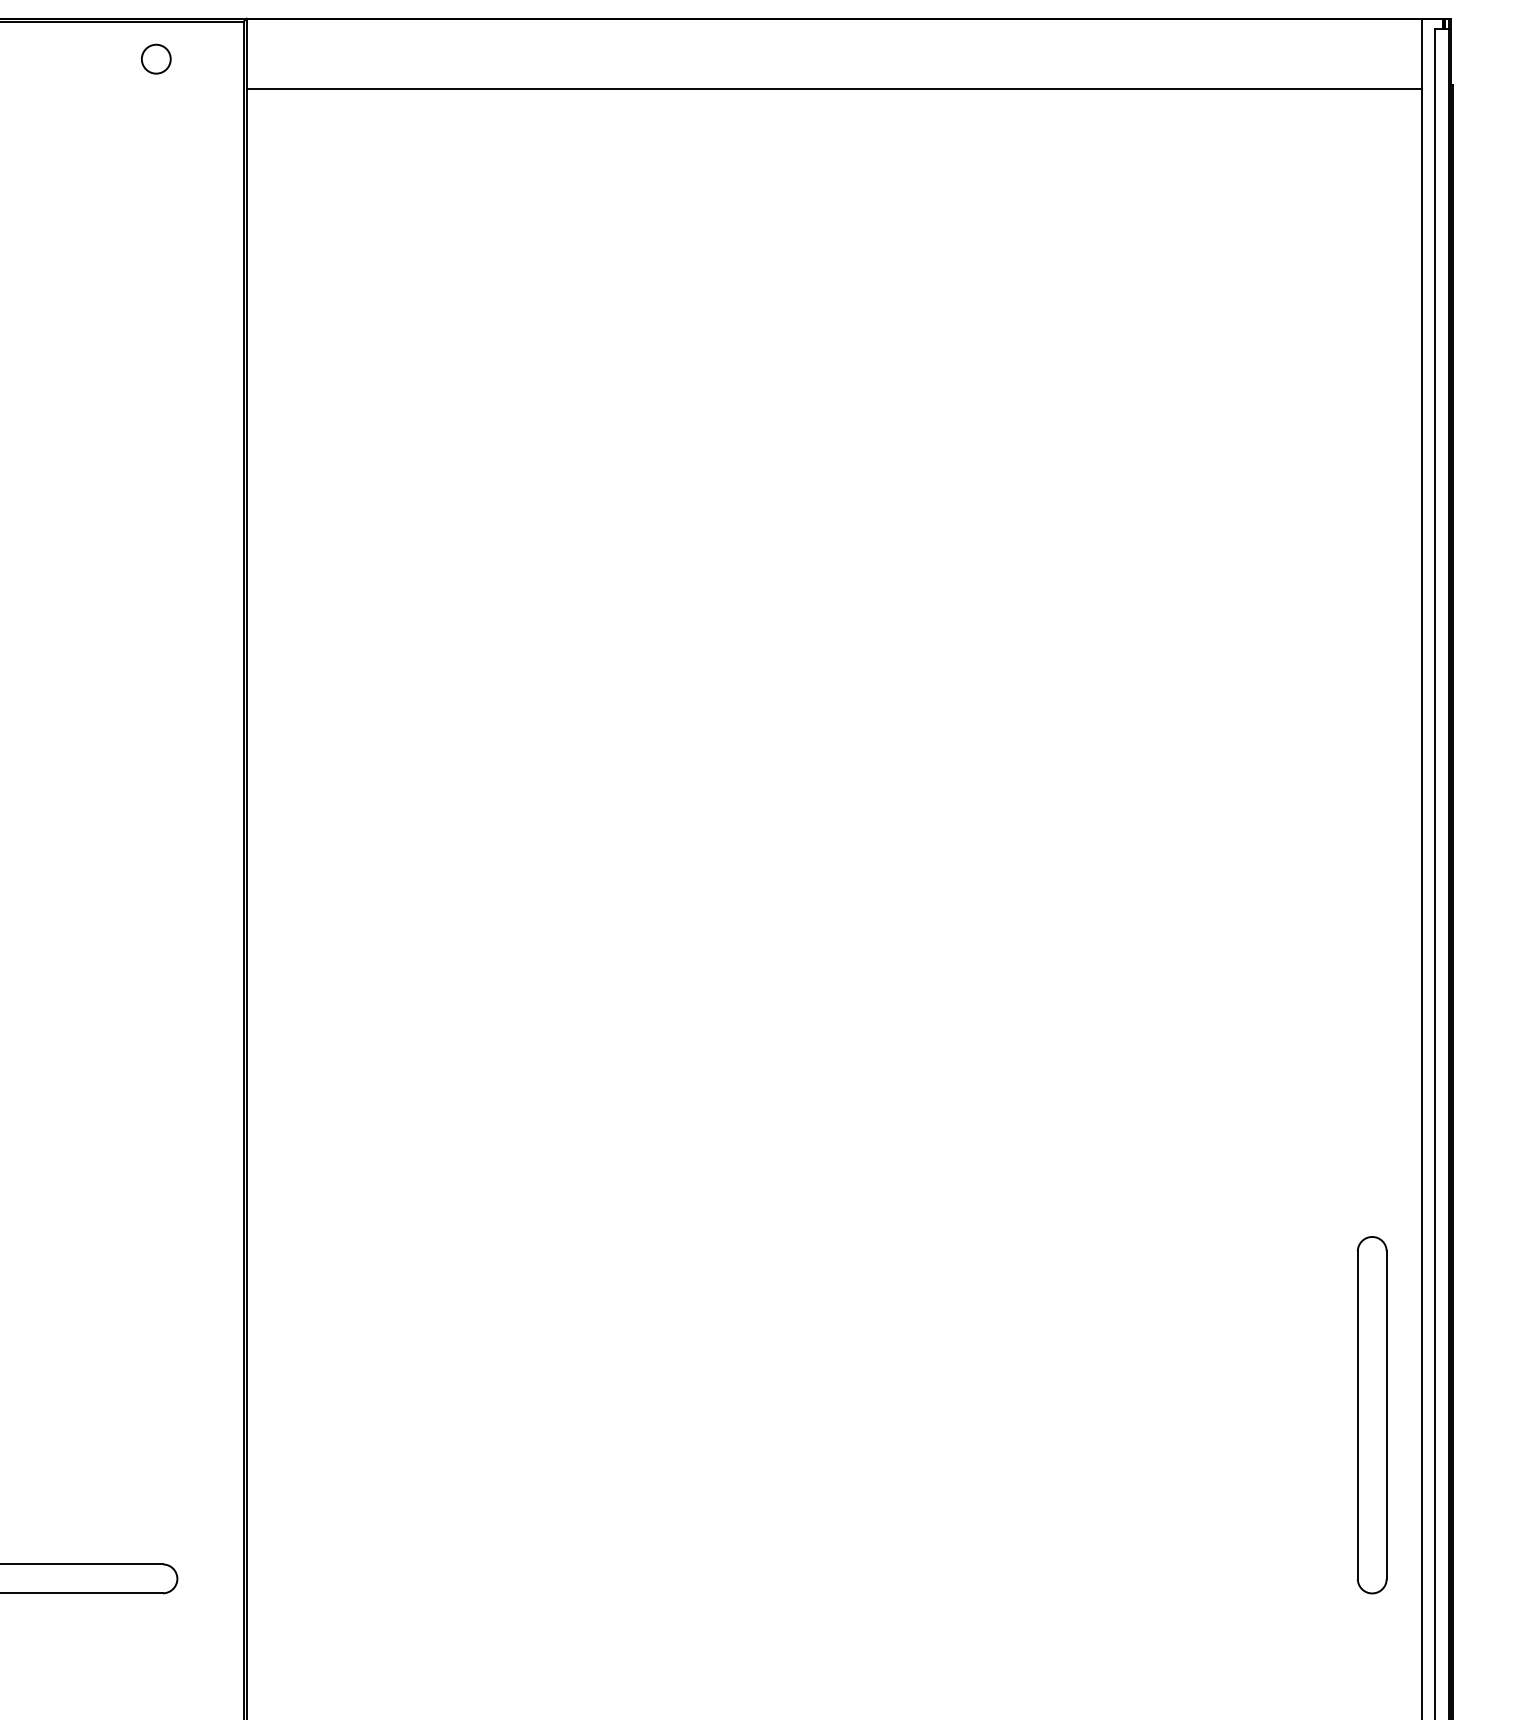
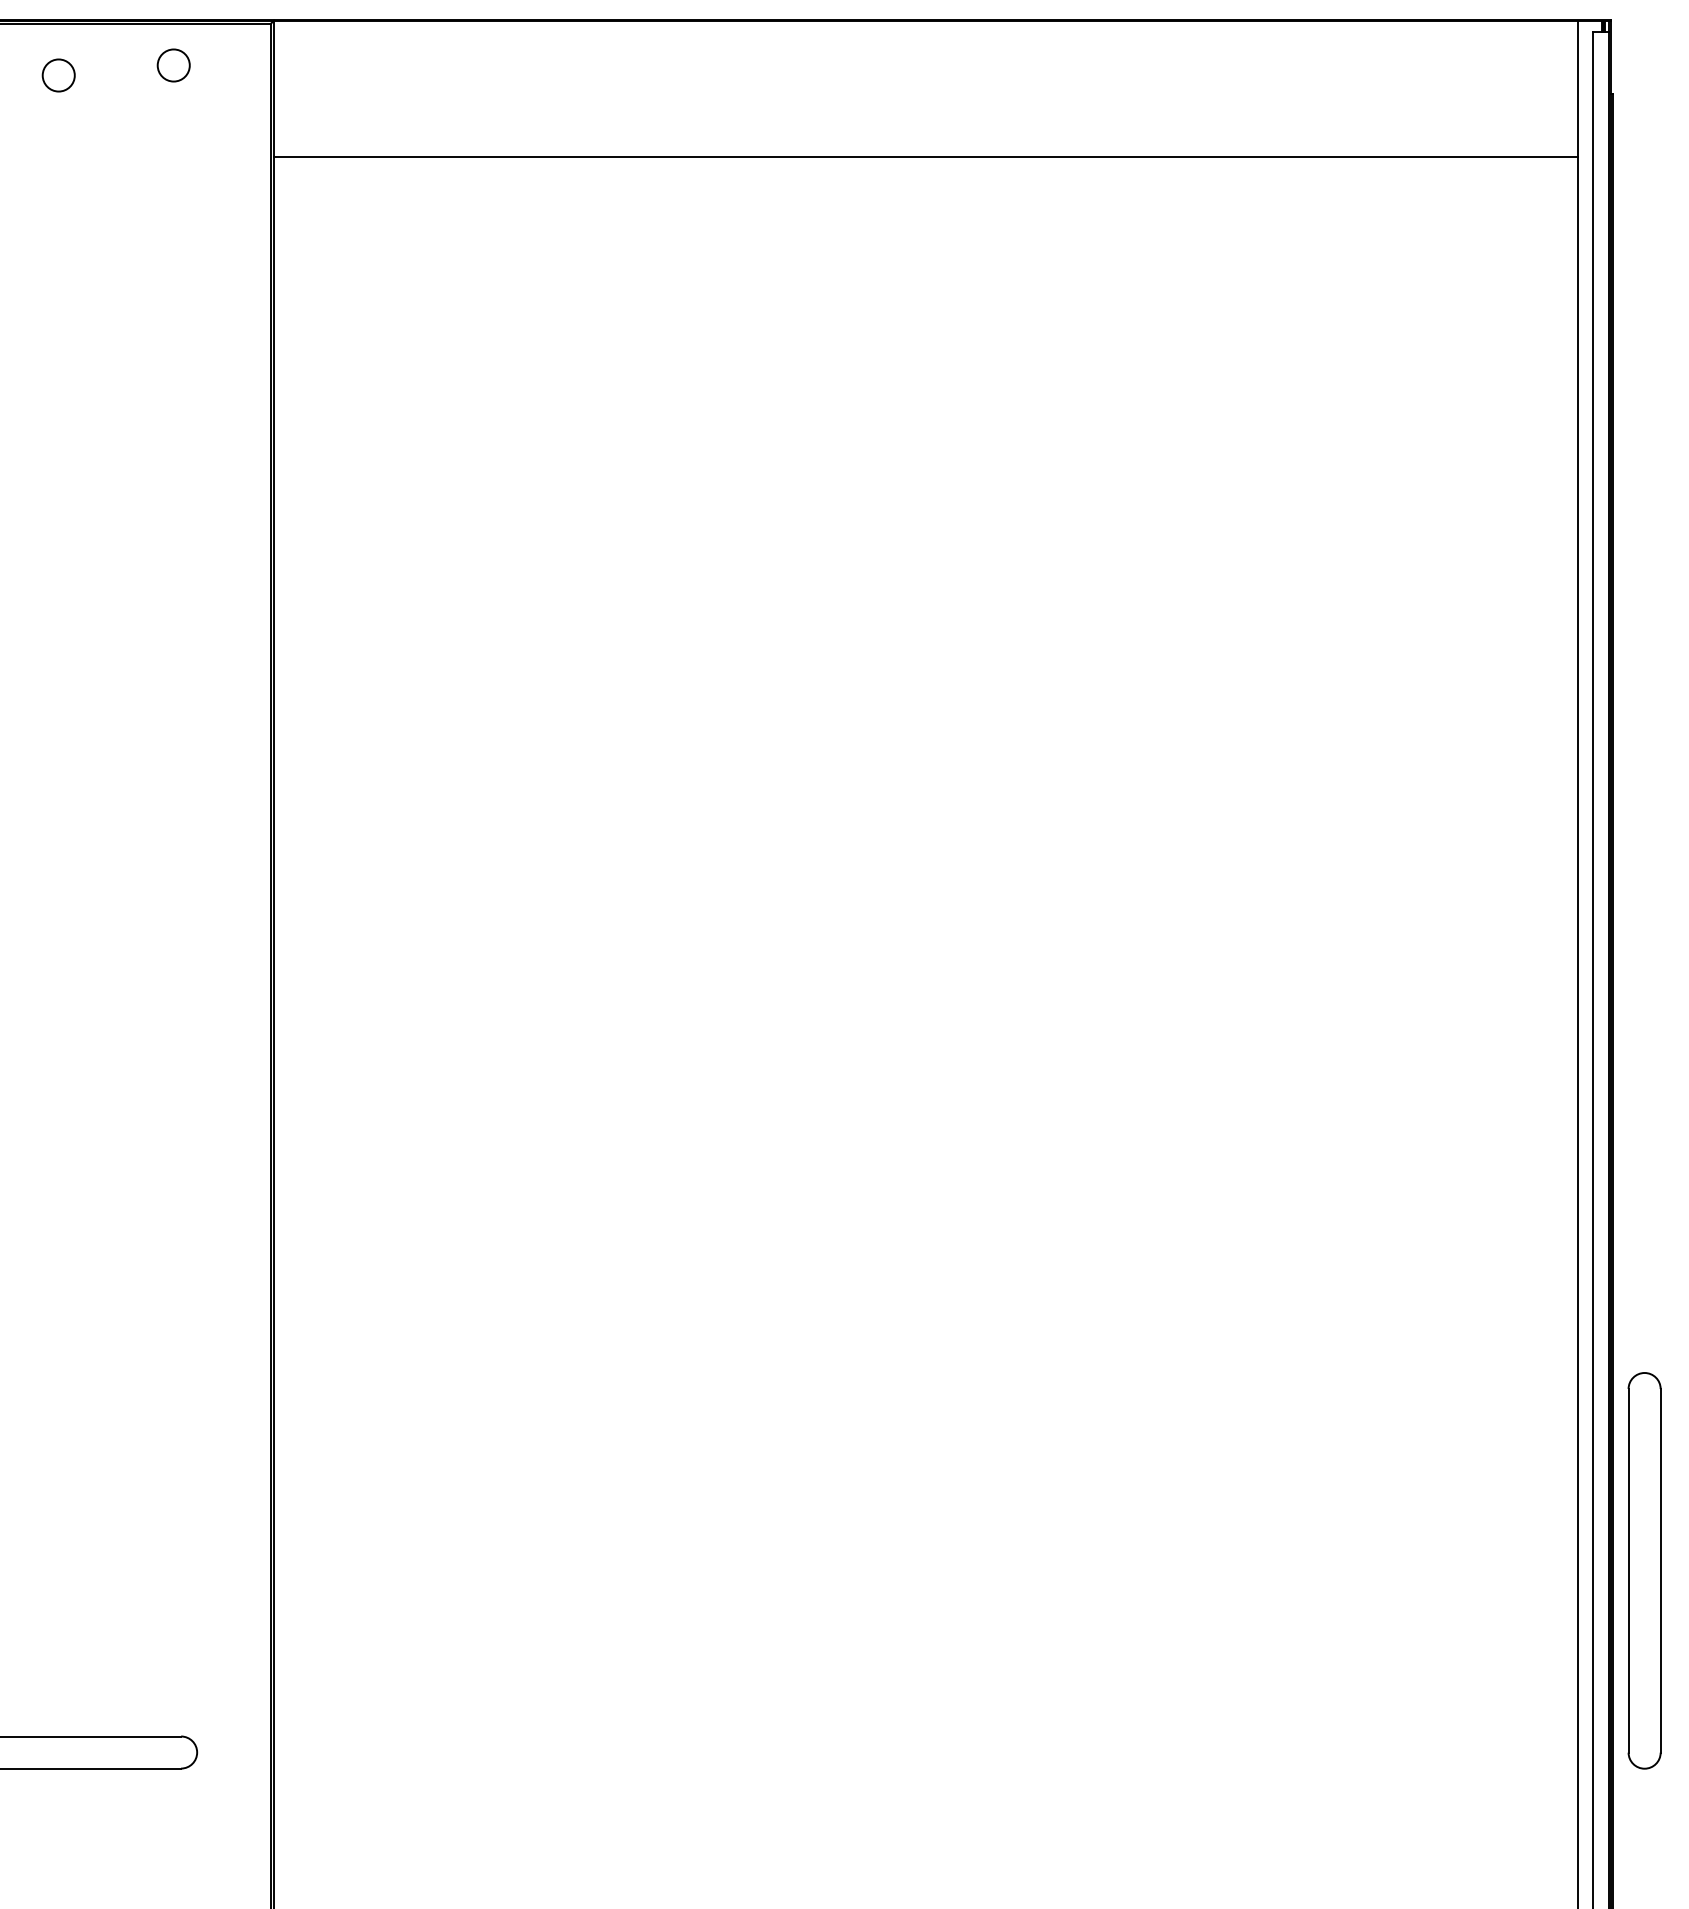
circle: (52, 68) -> (58, 75), added
line: (834, 88) -> (926, 157), moved
part: (1372, 1414) -> (1644, 1570), moved

